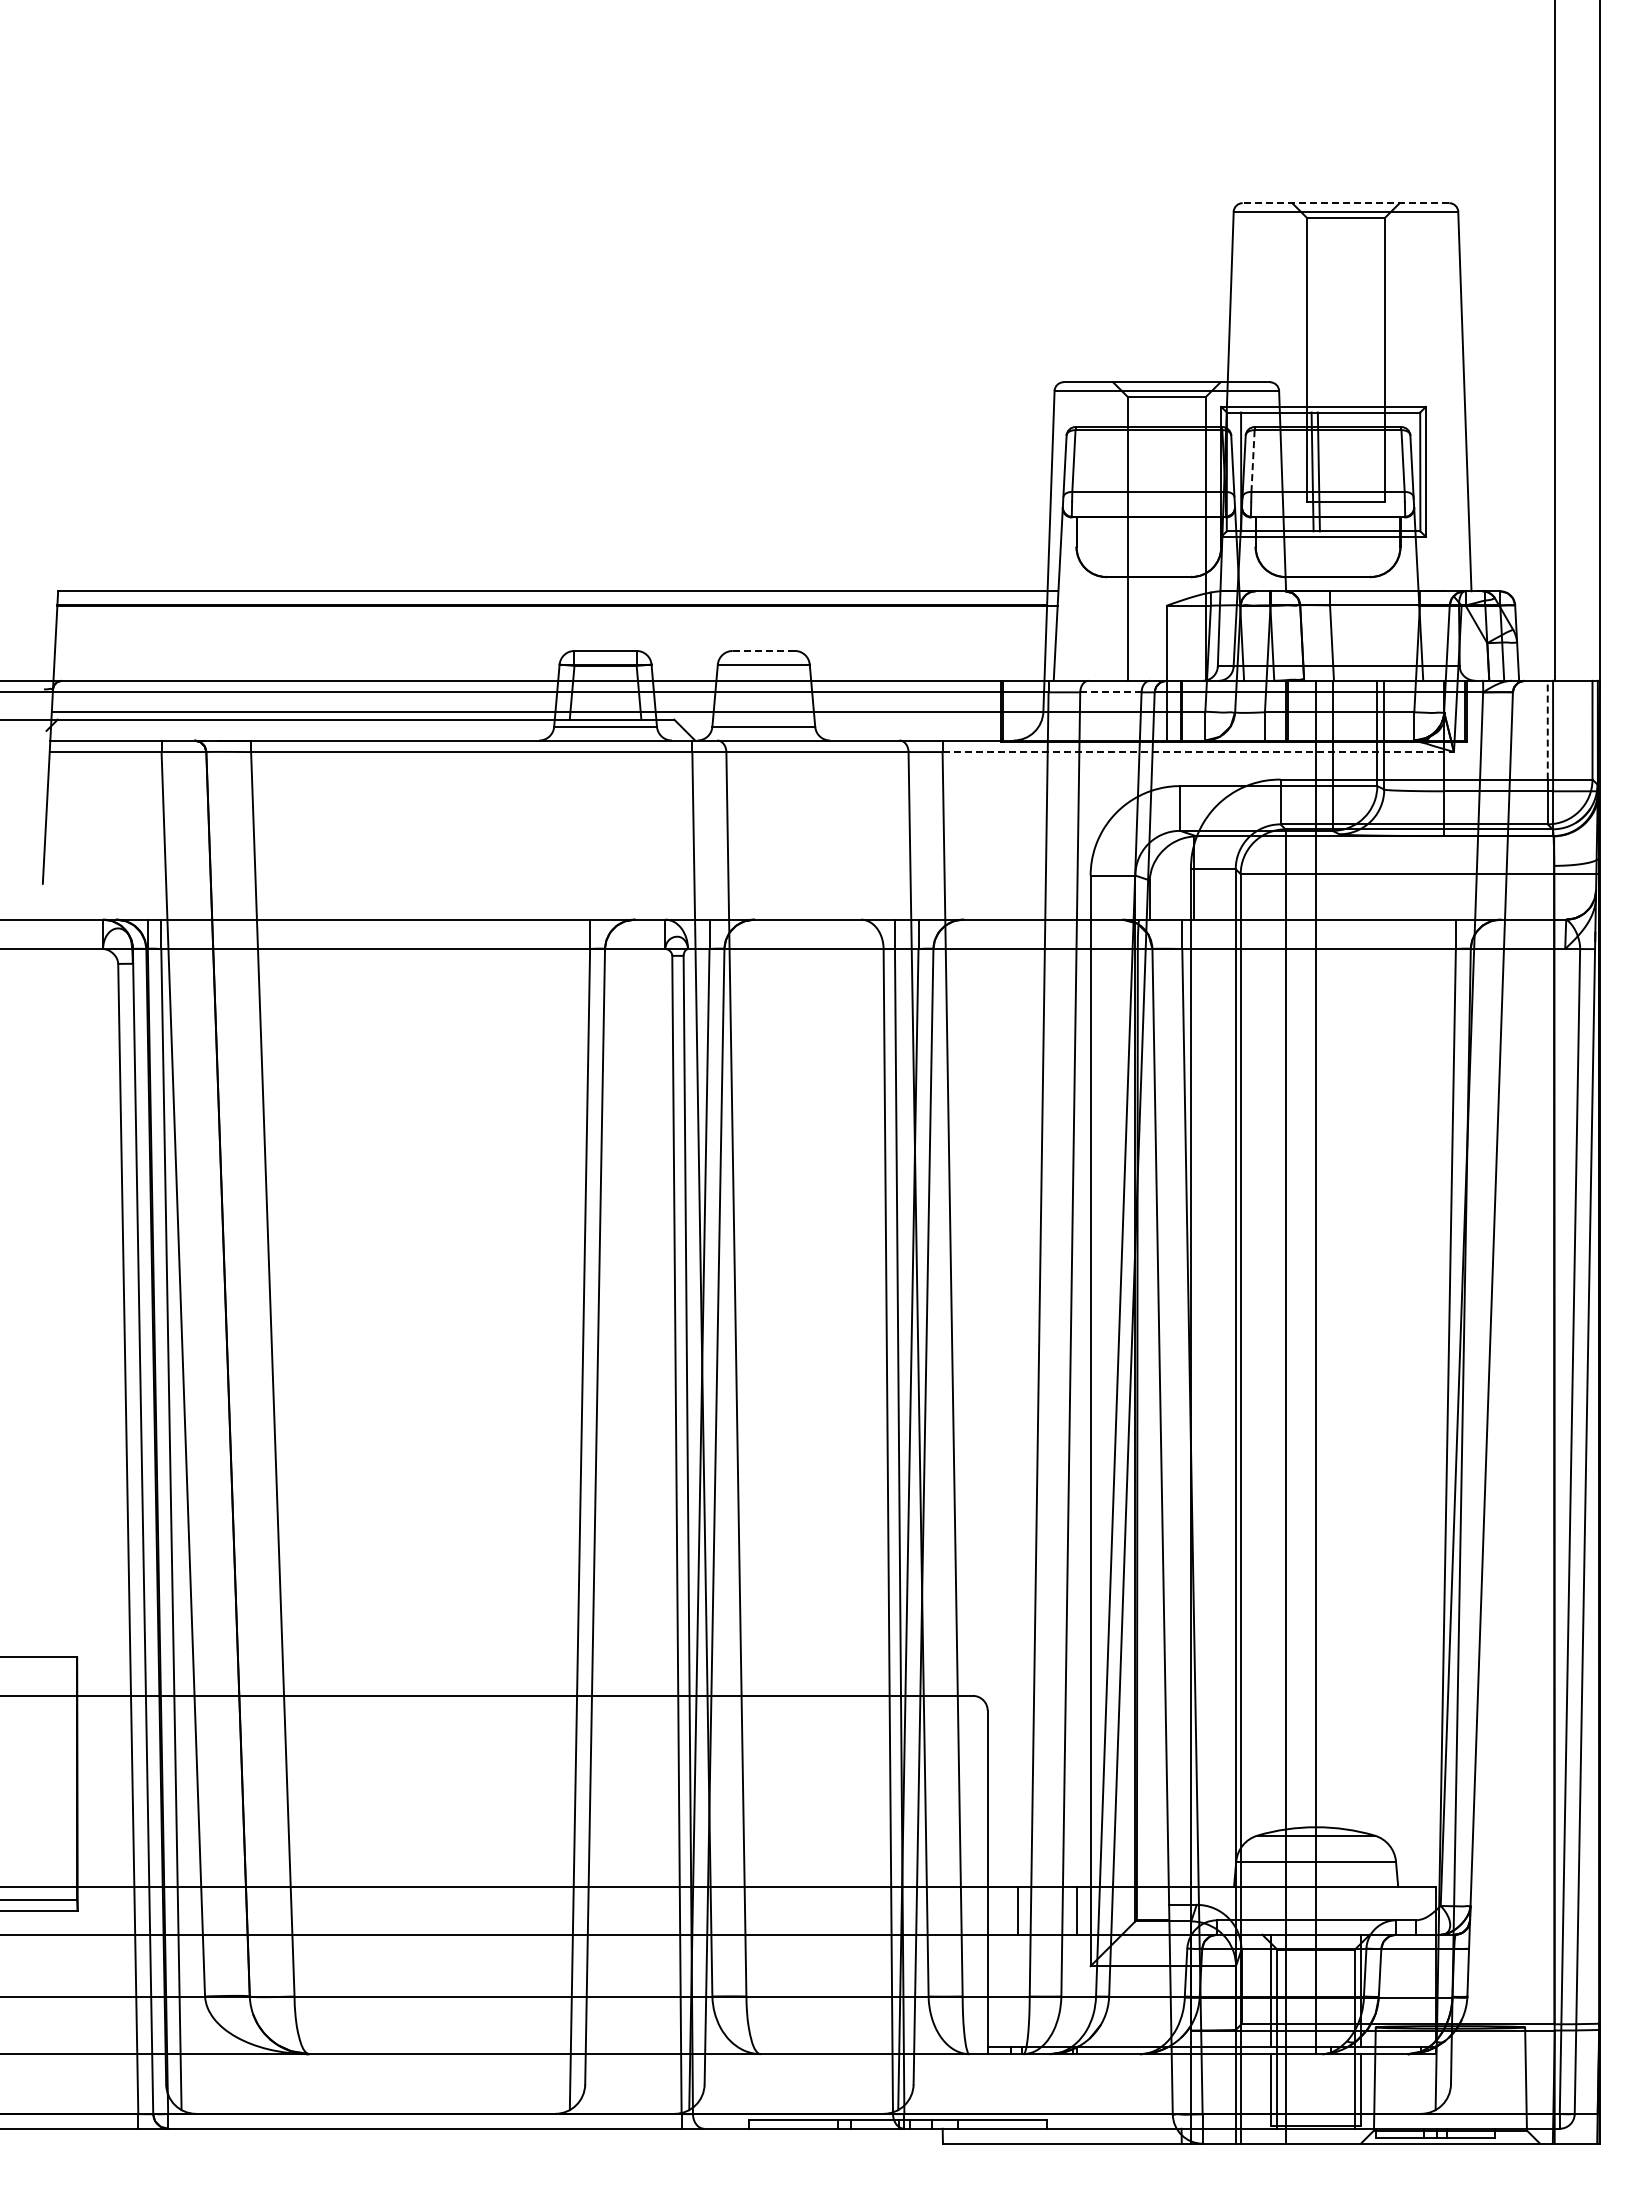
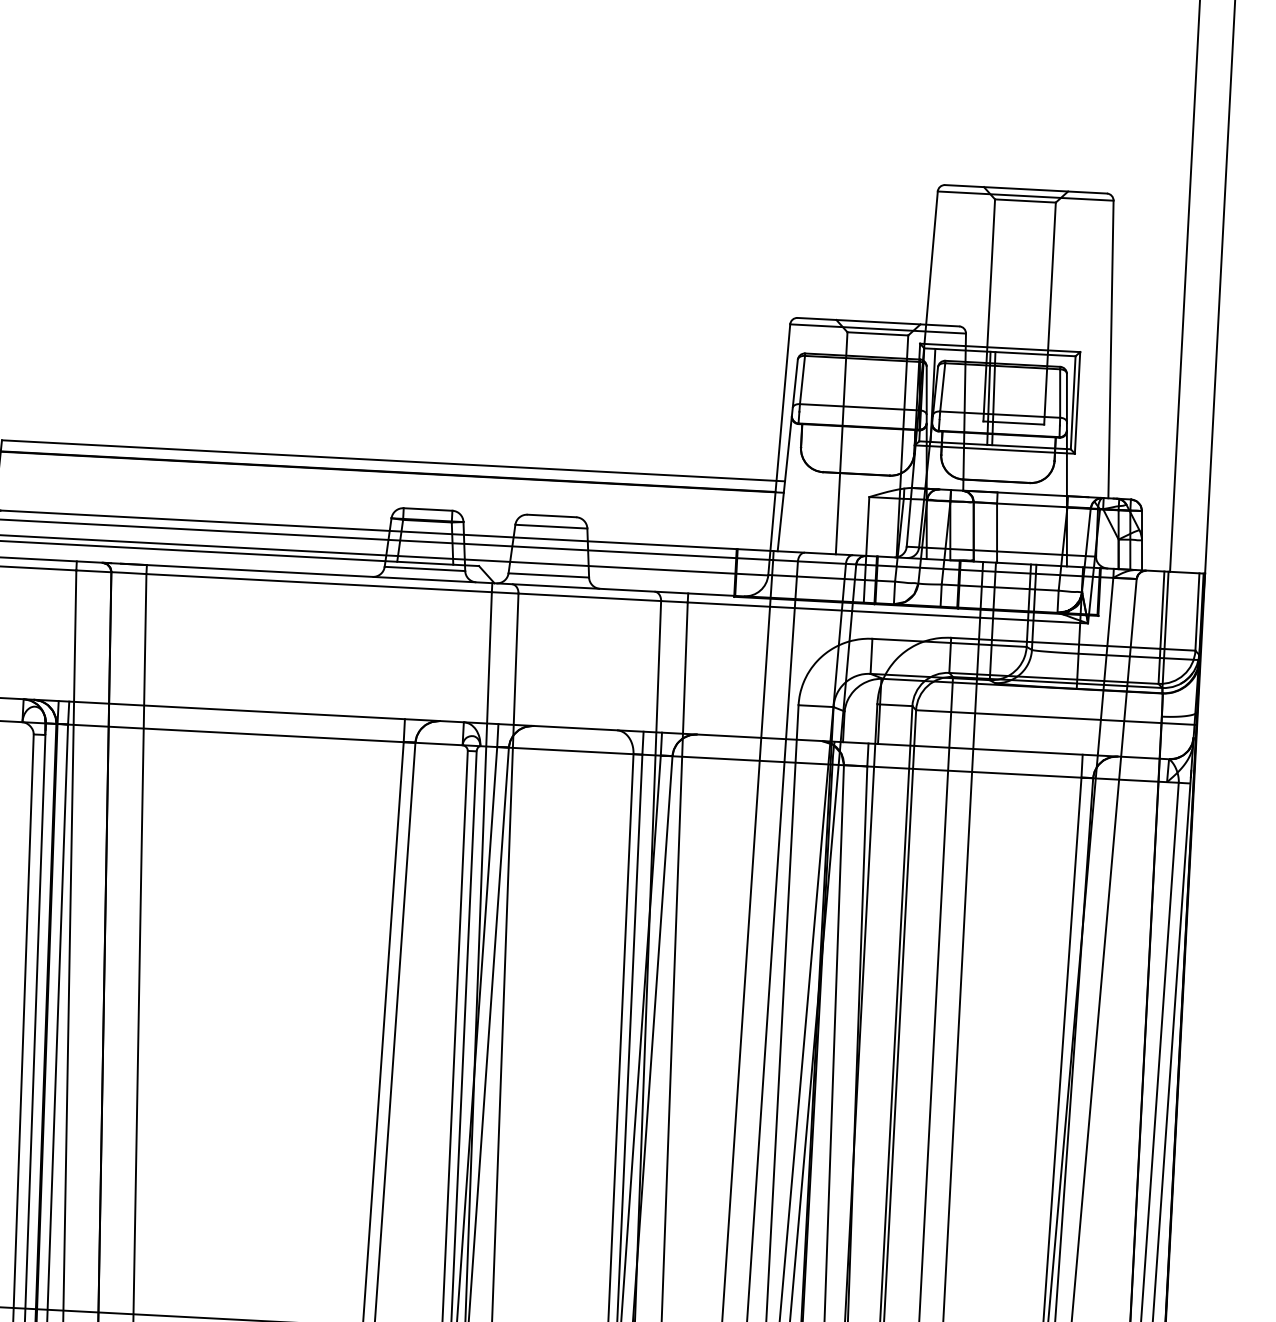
line: (1345, 203) -> (1025, 189), dashed -> solid
line: (1253, 461) -> (943, 387), dashed -> solid
line: (763, 650) -> (551, 515), dashed -> solid
line: (1110, 692) -> (821, 562), dashed -> solid
line: (1547, 729) -> (1162, 609), dashed -> solid
line: (1198, 752) -> (888, 613), dashed -> solid

